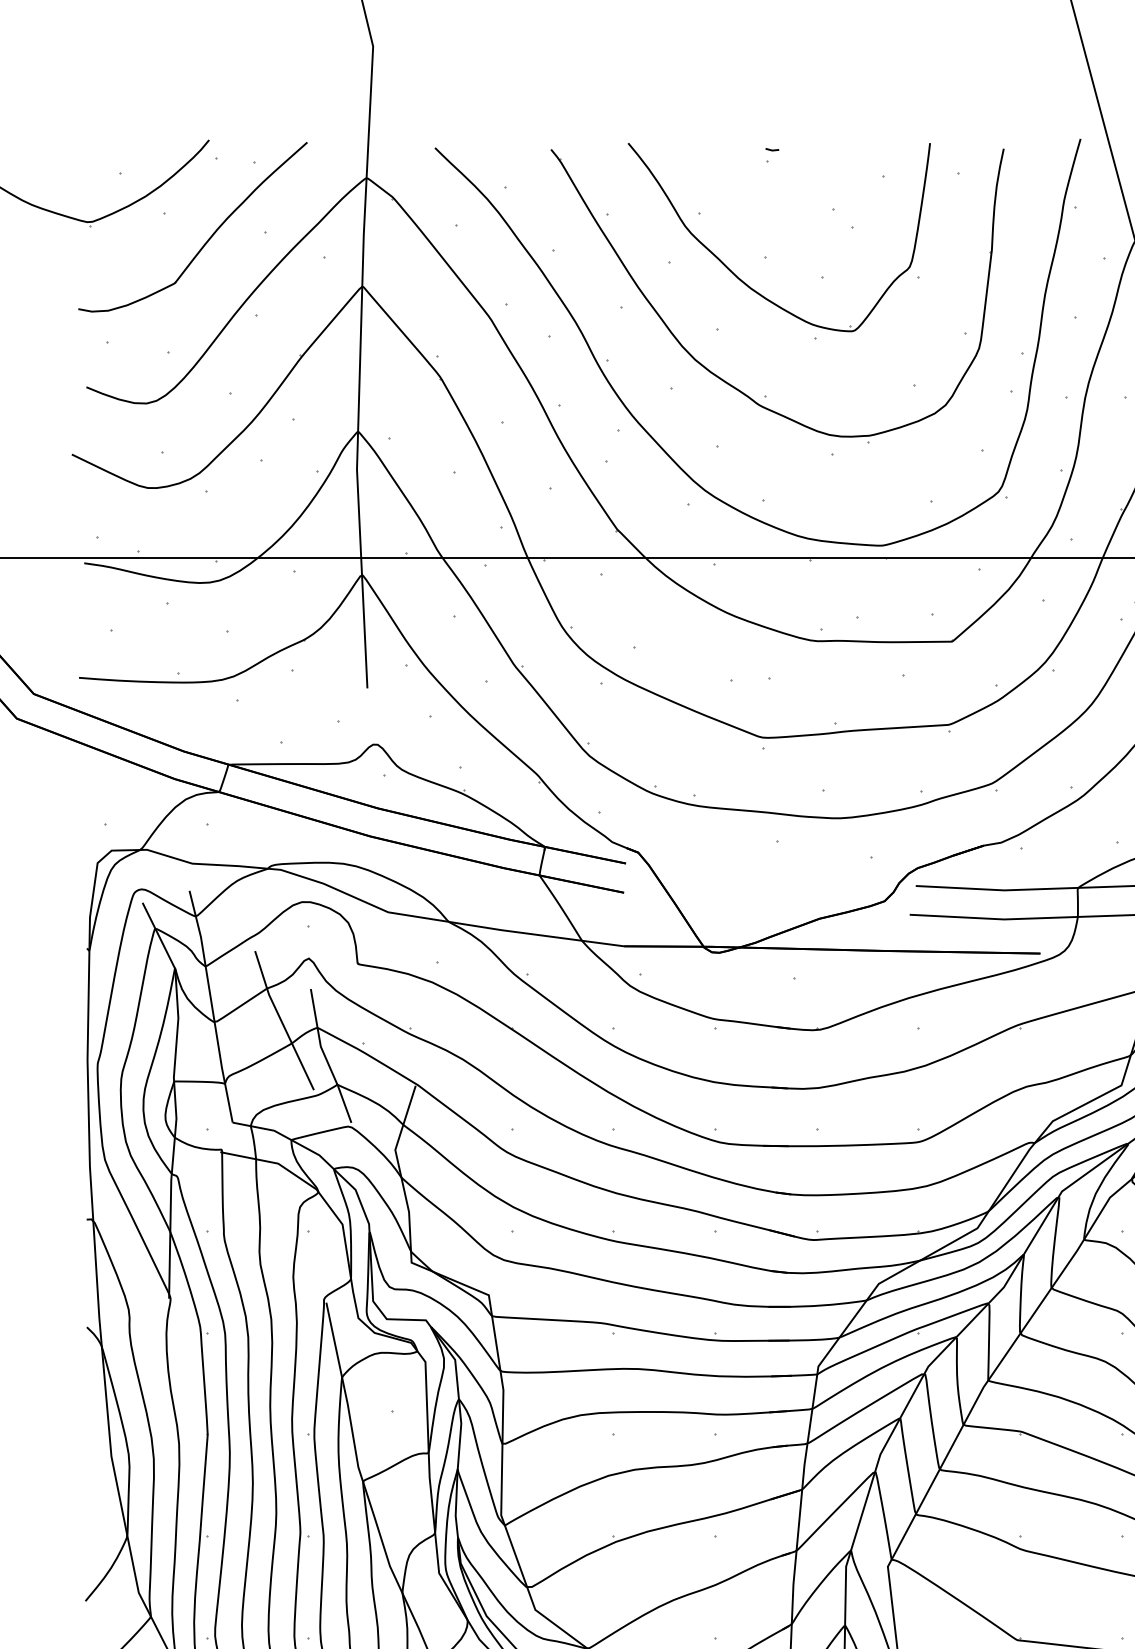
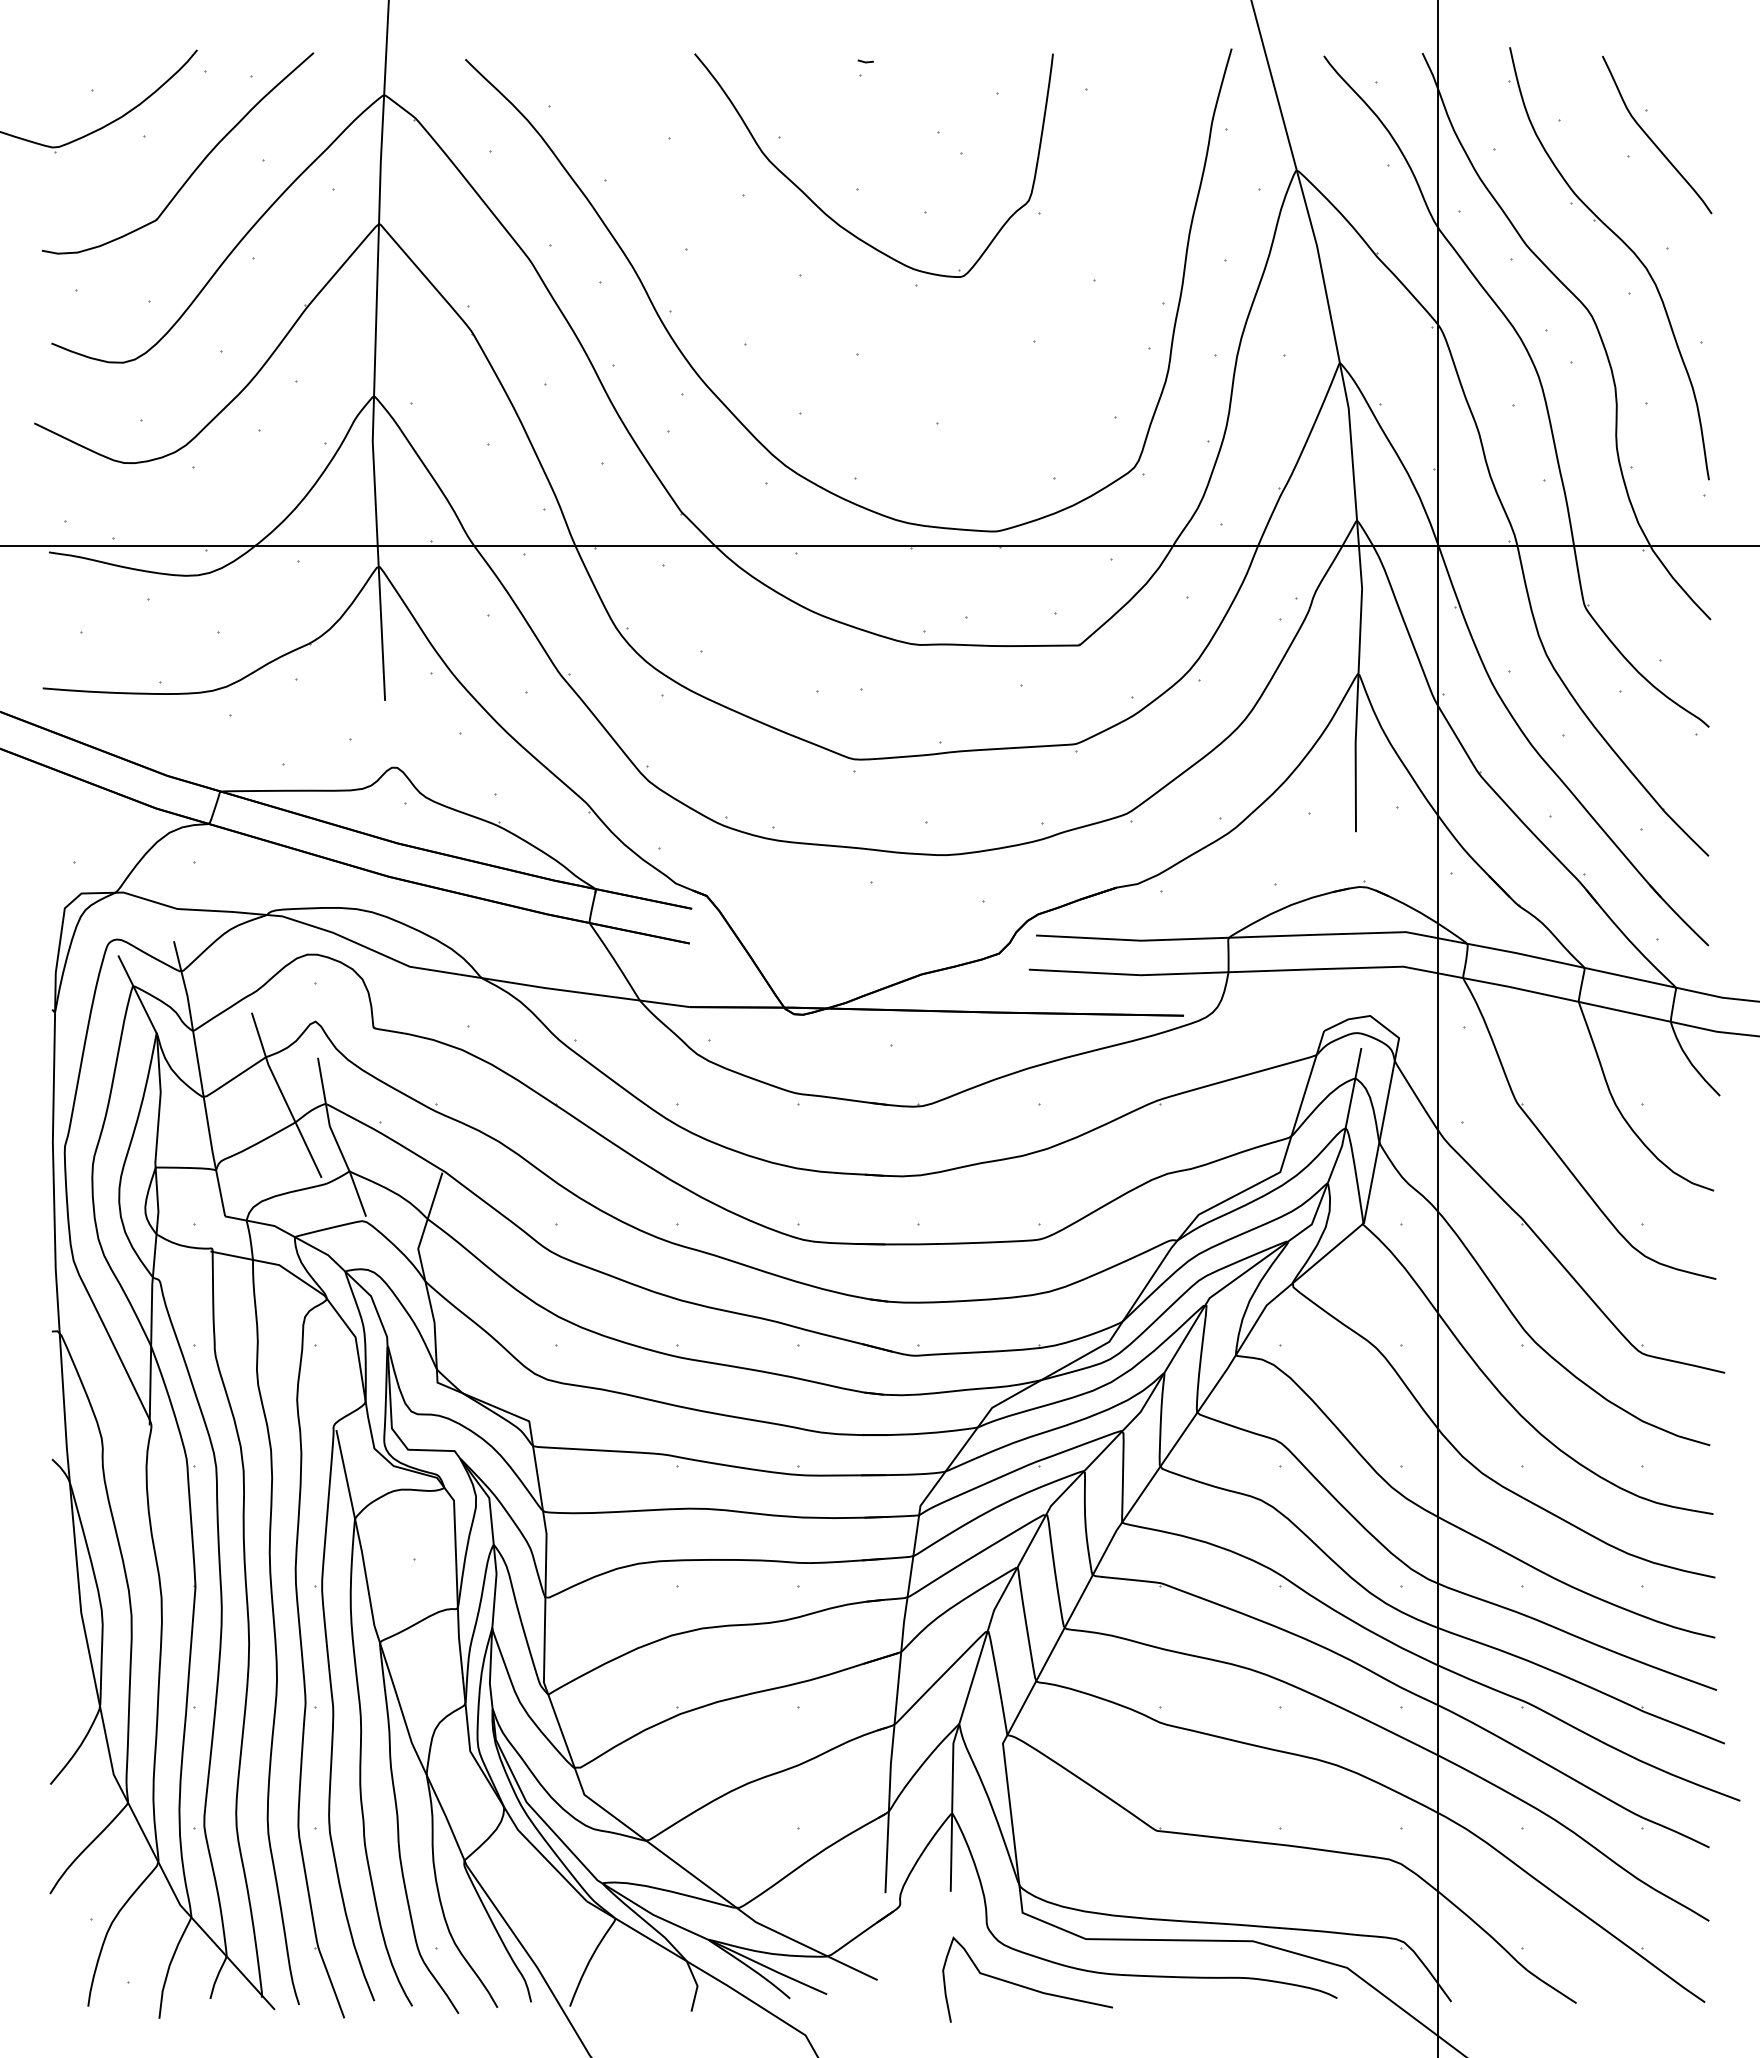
part: (722, 378) -> (806, 333), removed

